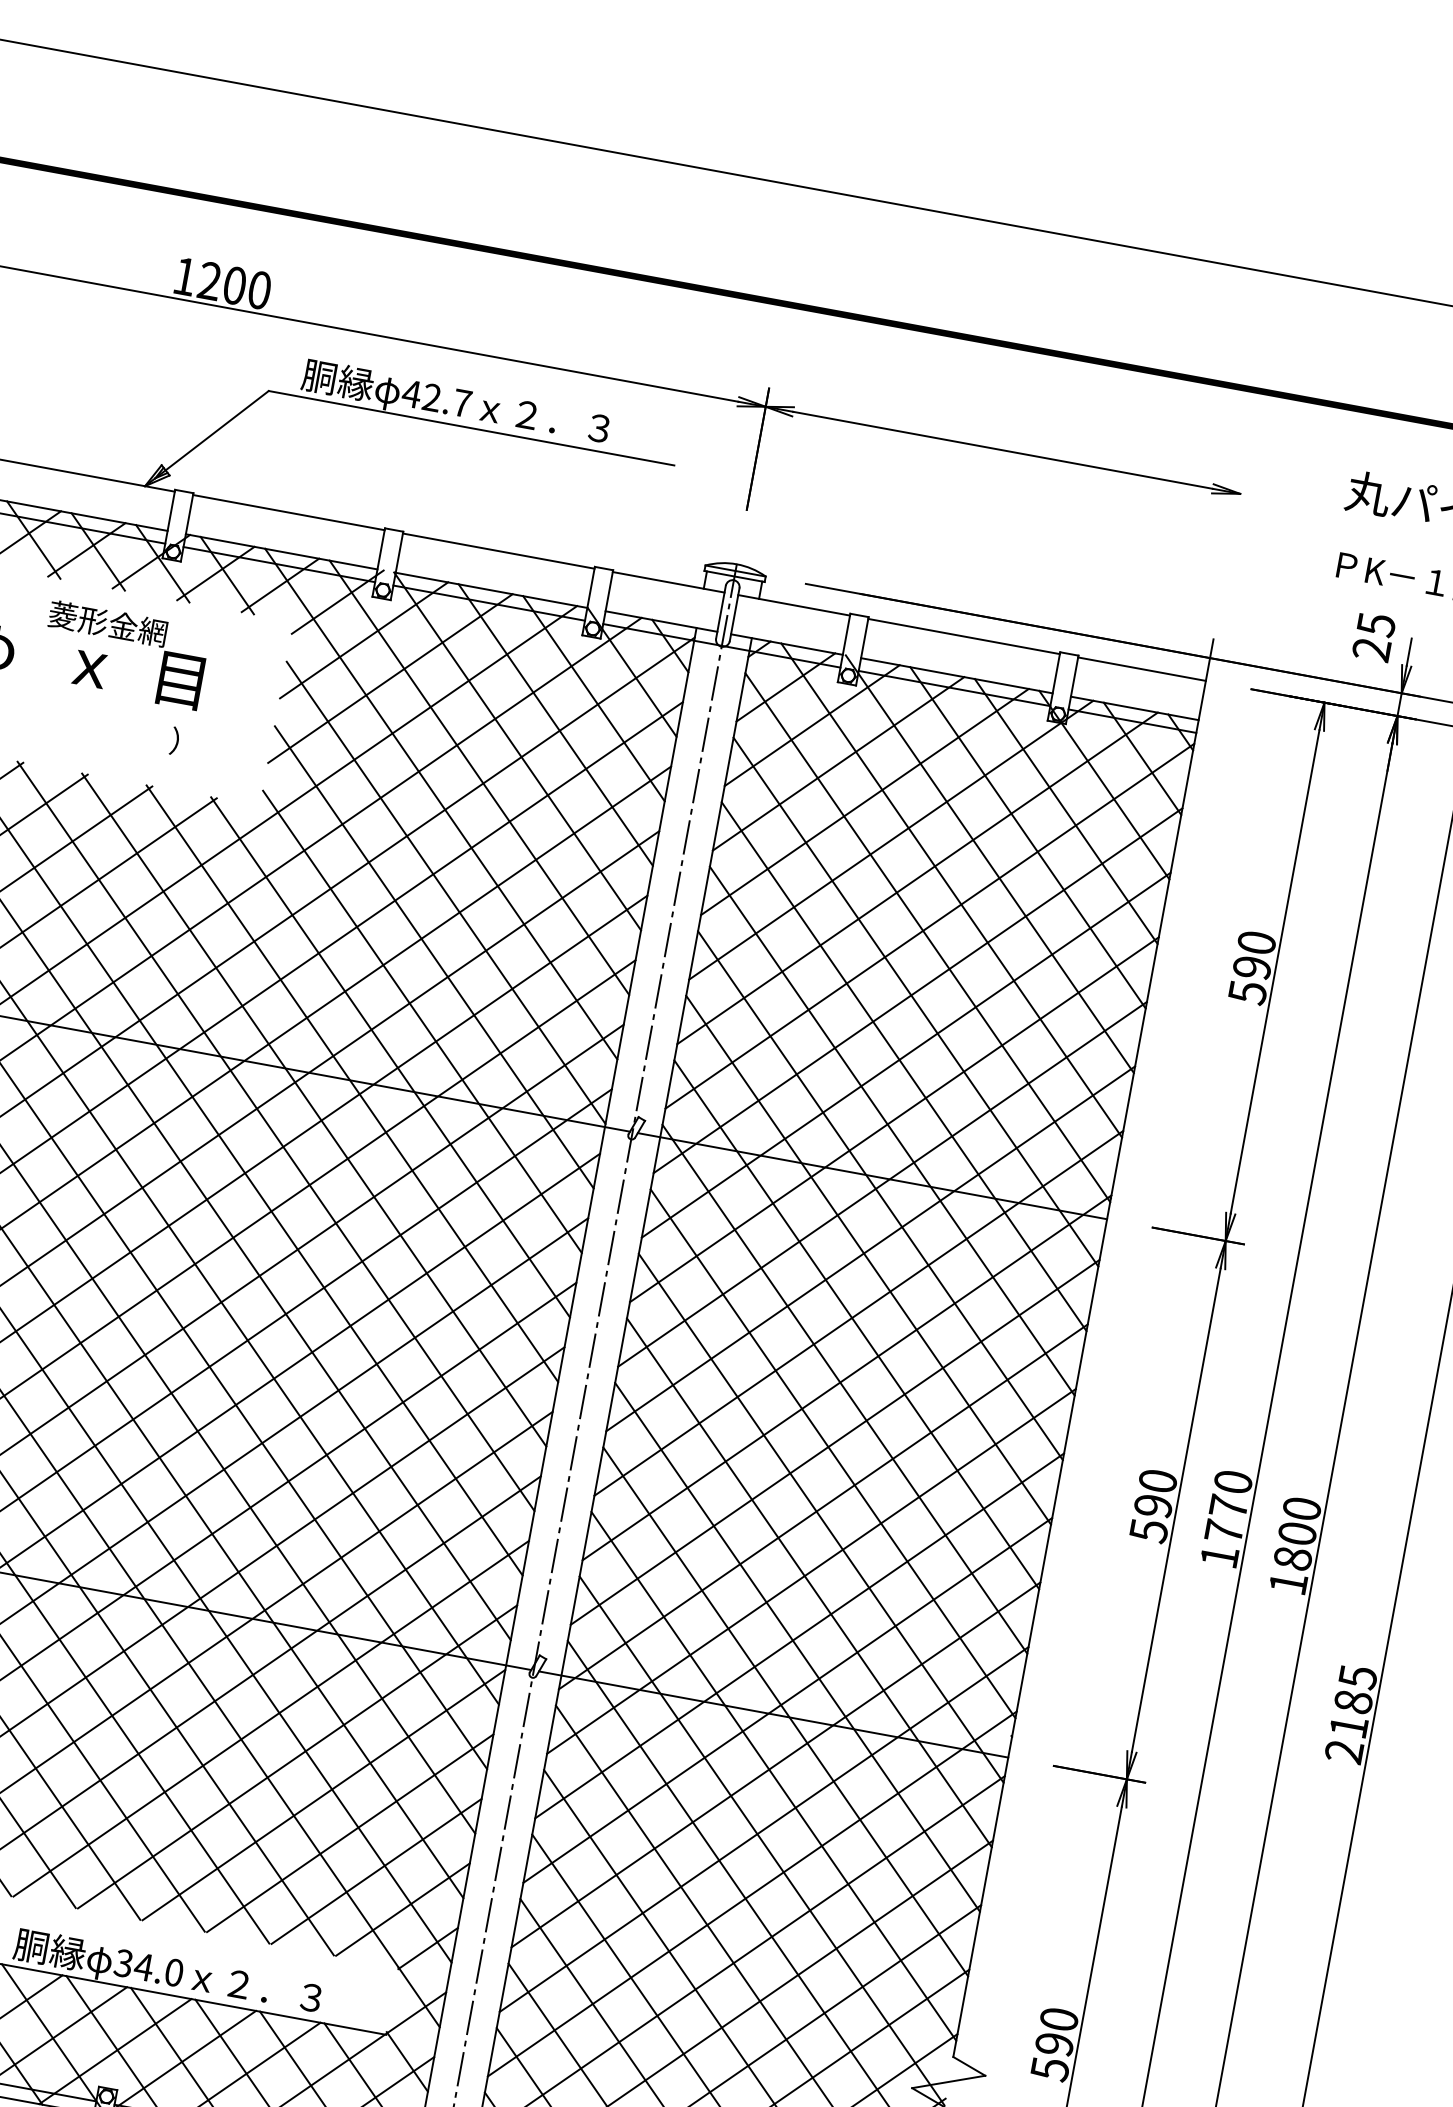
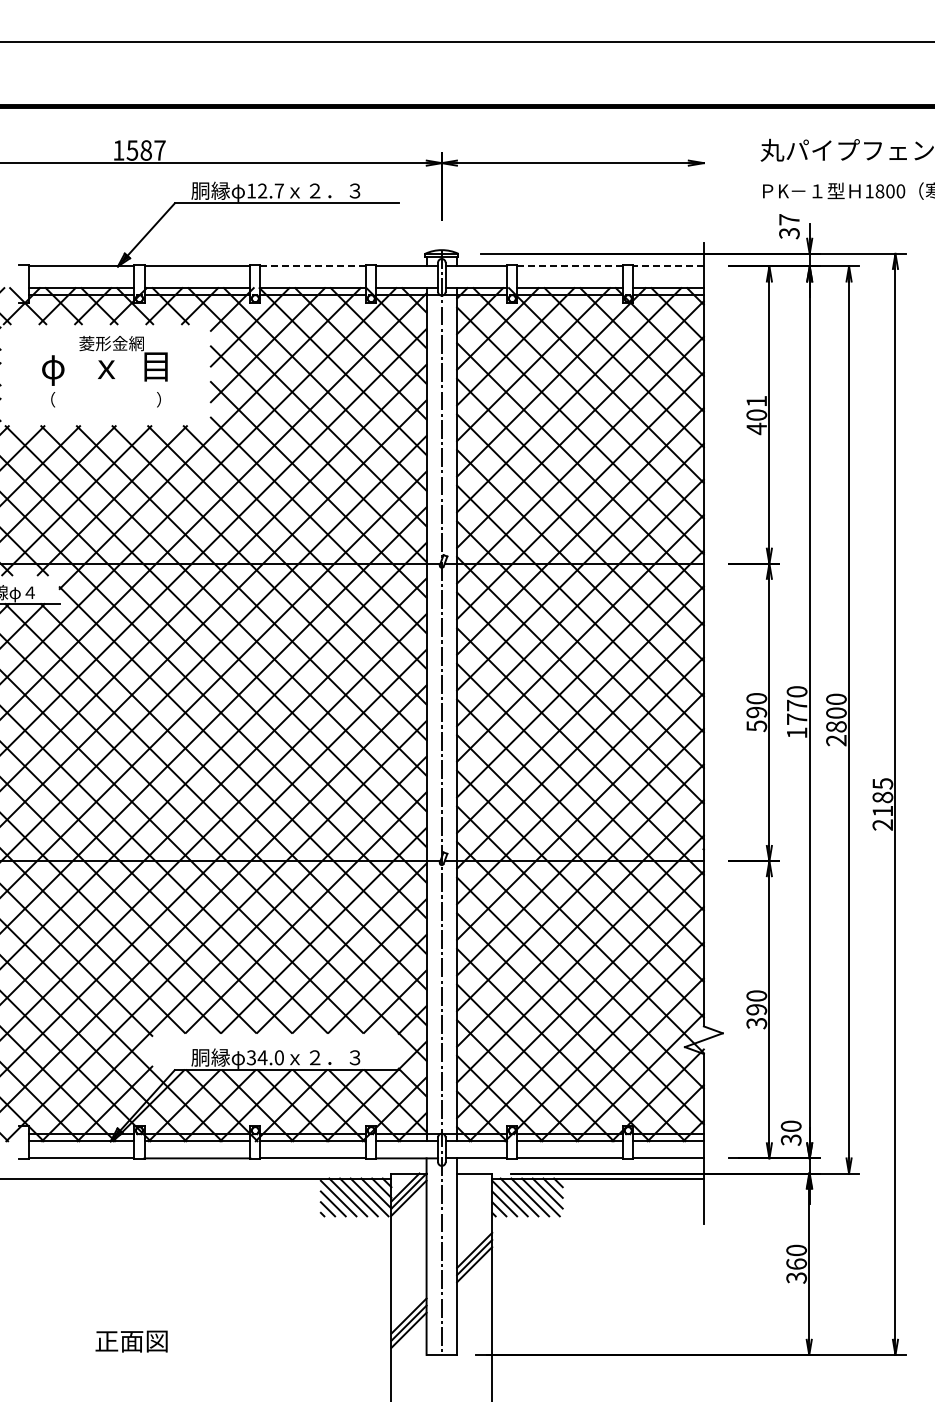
text: (233, 285) -> (145, 150), 1200 -> 1587
text: (412, 393) -> (251, 190), 42.7 -> 12.7
line: (499, 551) -> (313, 266), solid -> dashed
line: (964, 636) -> (570, 266), solid -> dashed
text: (1374, 637) -> (789, 226), 25 -> 37
line: (1141, 669) -> (668, 266), solid -> dashed
text: (1251, 968) -> (756, 415), 590 -> 401
text: (1288, 1583) -> (836, 740), 1800 -> 2800
text: (1049, 2069) -> (756, 1023), 590 -> 390

